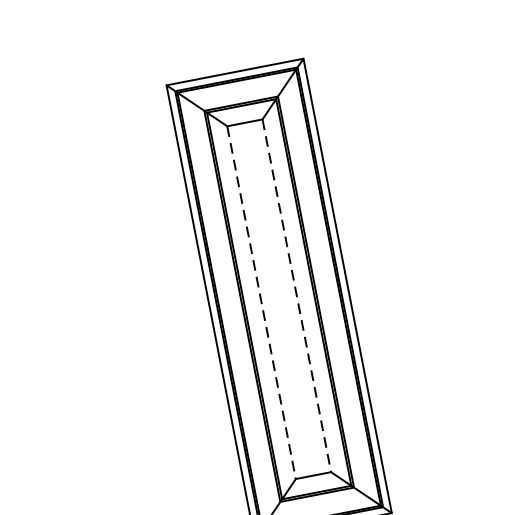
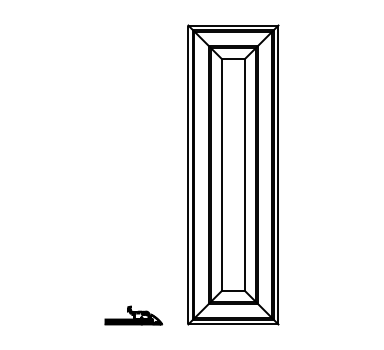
line: (297, 296) -> (245, 175), dashed -> solid
line: (261, 303) -> (221, 175), dashed -> solid

